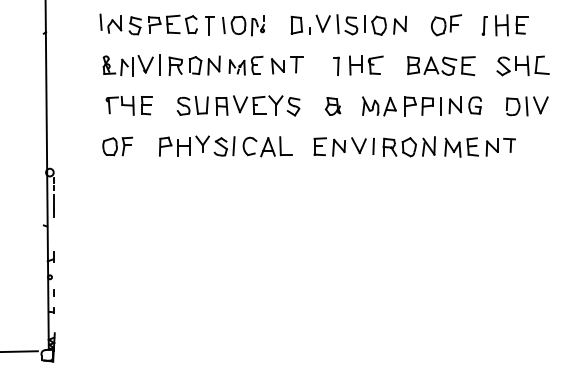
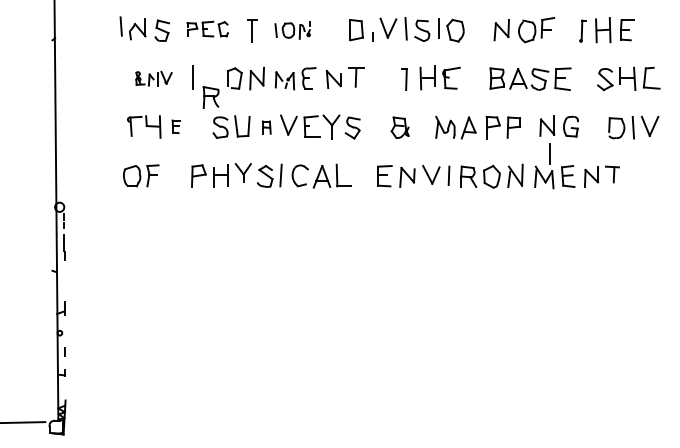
part: (172, 23) -> (207, 28), size x0.7
part: (243, 25) -> (292, 30), size x0.7
part: (399, 25) -> (501, 30), moved
part: (127, 65) -> (153, 78), size x0.6
part: (175, 66) -> (210, 97), moved
part: (146, 105) -> (175, 126), size x0.6
part: (221, 106) -> (266, 127), size x0.6
line: (440, 106) -> (549, 153), moved

